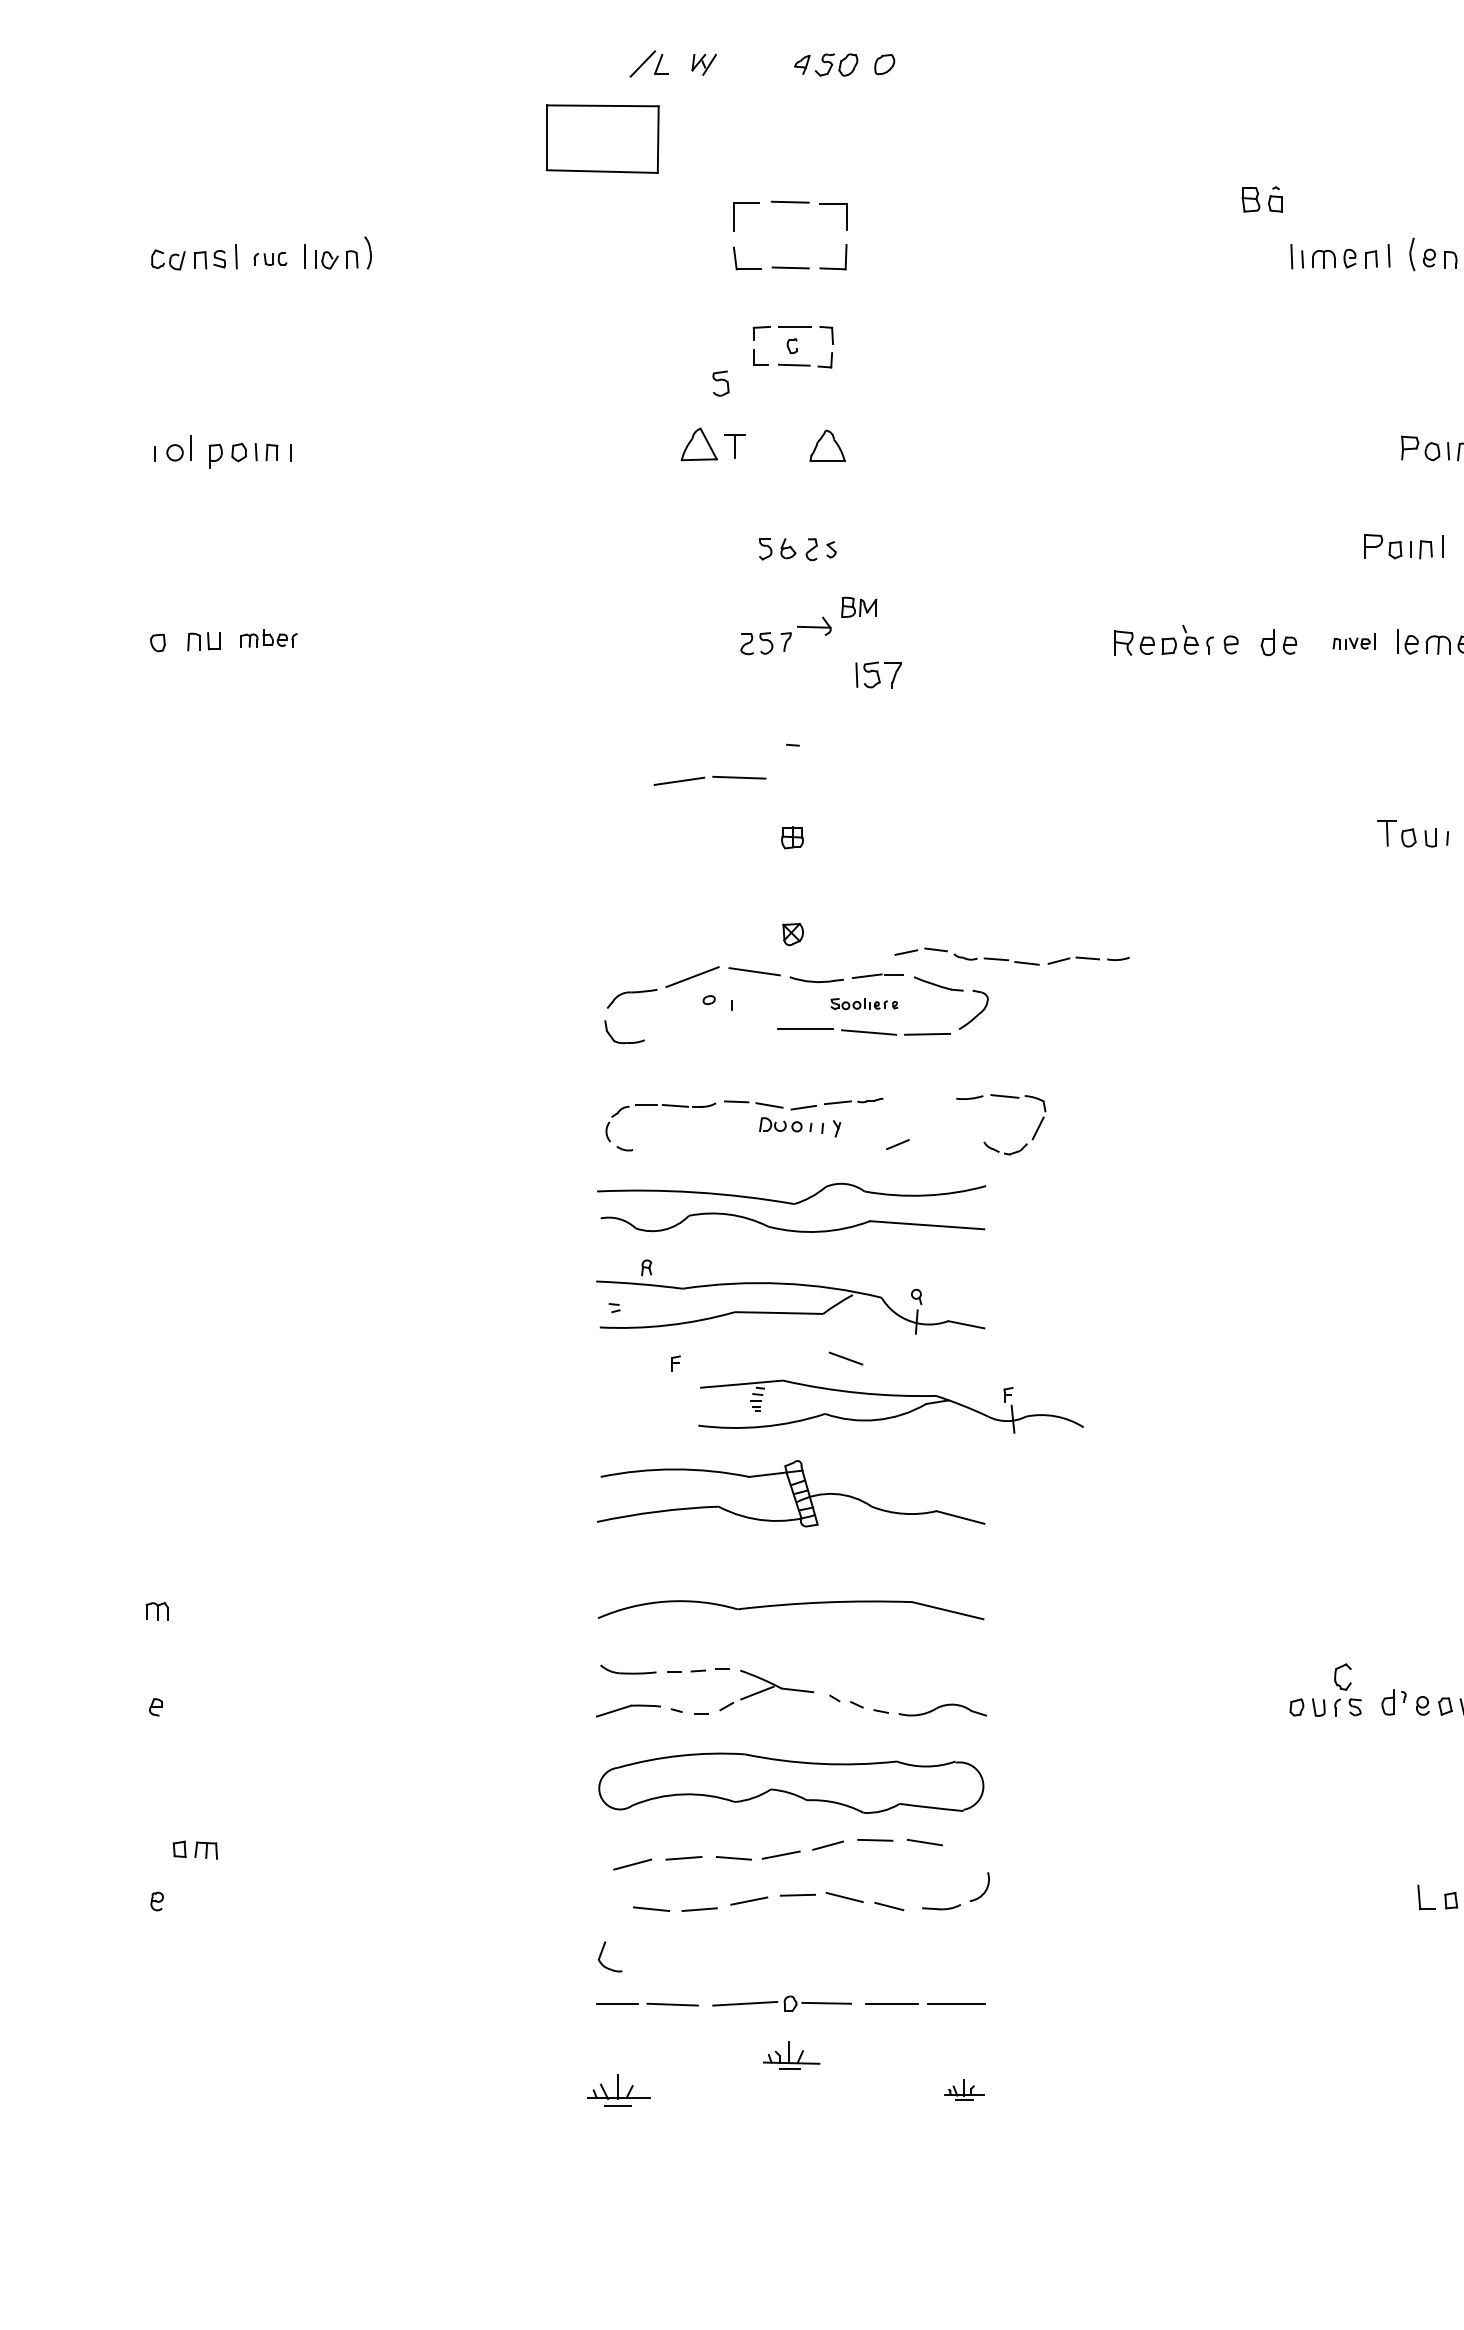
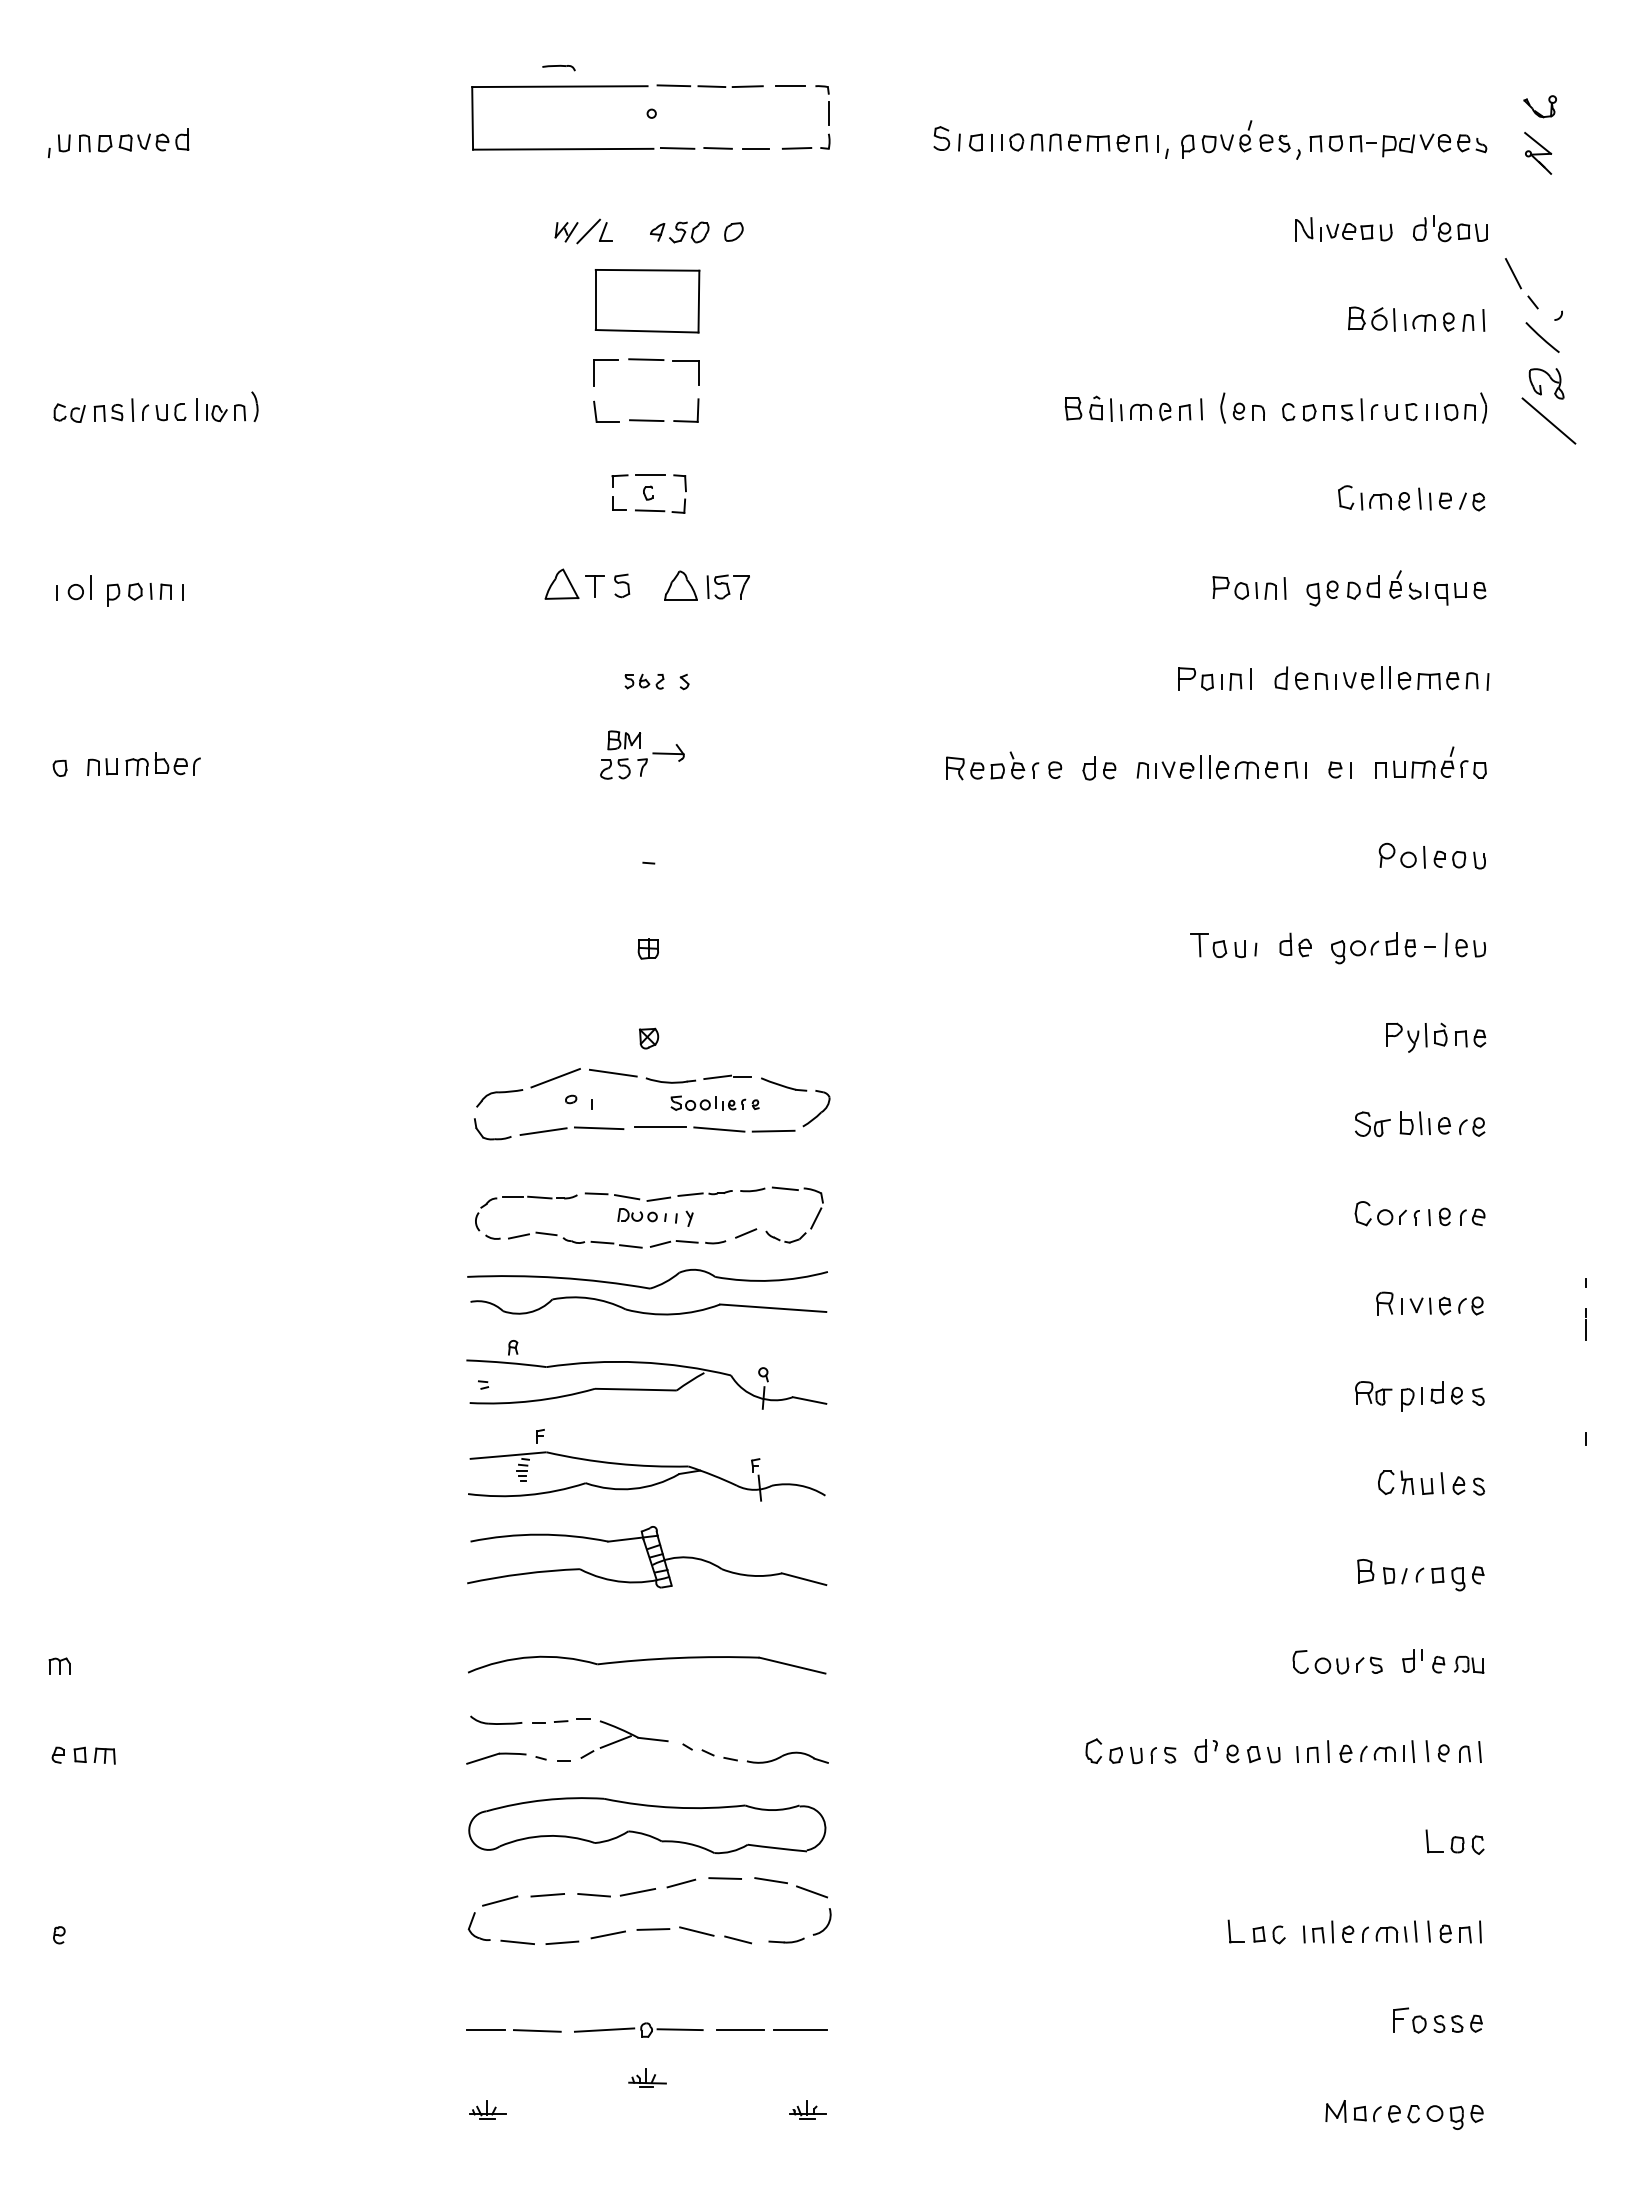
part: (649, 63) -> (594, 231), moved
part: (602, 139) -> (647, 301), moved
part: (1261, 198) -> (1083, 407), moved
part: (270, 259) -> (164, 412), size x1.43
part: (721, 383) -> (622, 585), moved
part: (788, 549) -> (644, 681), size x0.71
part: (859, 607) -> (624, 740), moved
part: (268, 637) -> (162, 763), size x1.43
part: (1353, 640) -> (1168, 766), size x1.67
part: (877, 674) -> (727, 586), moved
part: (709, 780) -> (571, 1130), moved
part: (1012, 955) -> (617, 1239), moved
part: (863, 1003) -> (714, 1102), size x1.43
part: (984, 1141) -> (766, 1230), moved
line: (845, 1358) -> (811, 1891), moved
part: (895, 1415) -> (650, 1484), moved
part: (1342, 1676) -> (1093, 1750), moved
part: (195, 1849) -> (94, 1755), moved
part: (601, 1955) -> (471, 1925), moved
part: (791, 2054) -> (647, 2077), size x0.71
part: (618, 2089) -> (487, 2109), size x0.62

